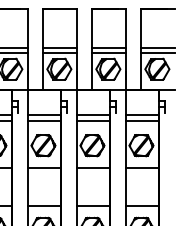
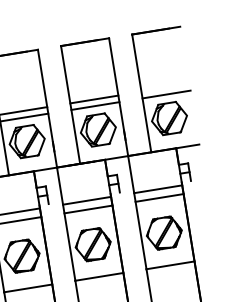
line: (157, 48) -> (164, 88), removed

